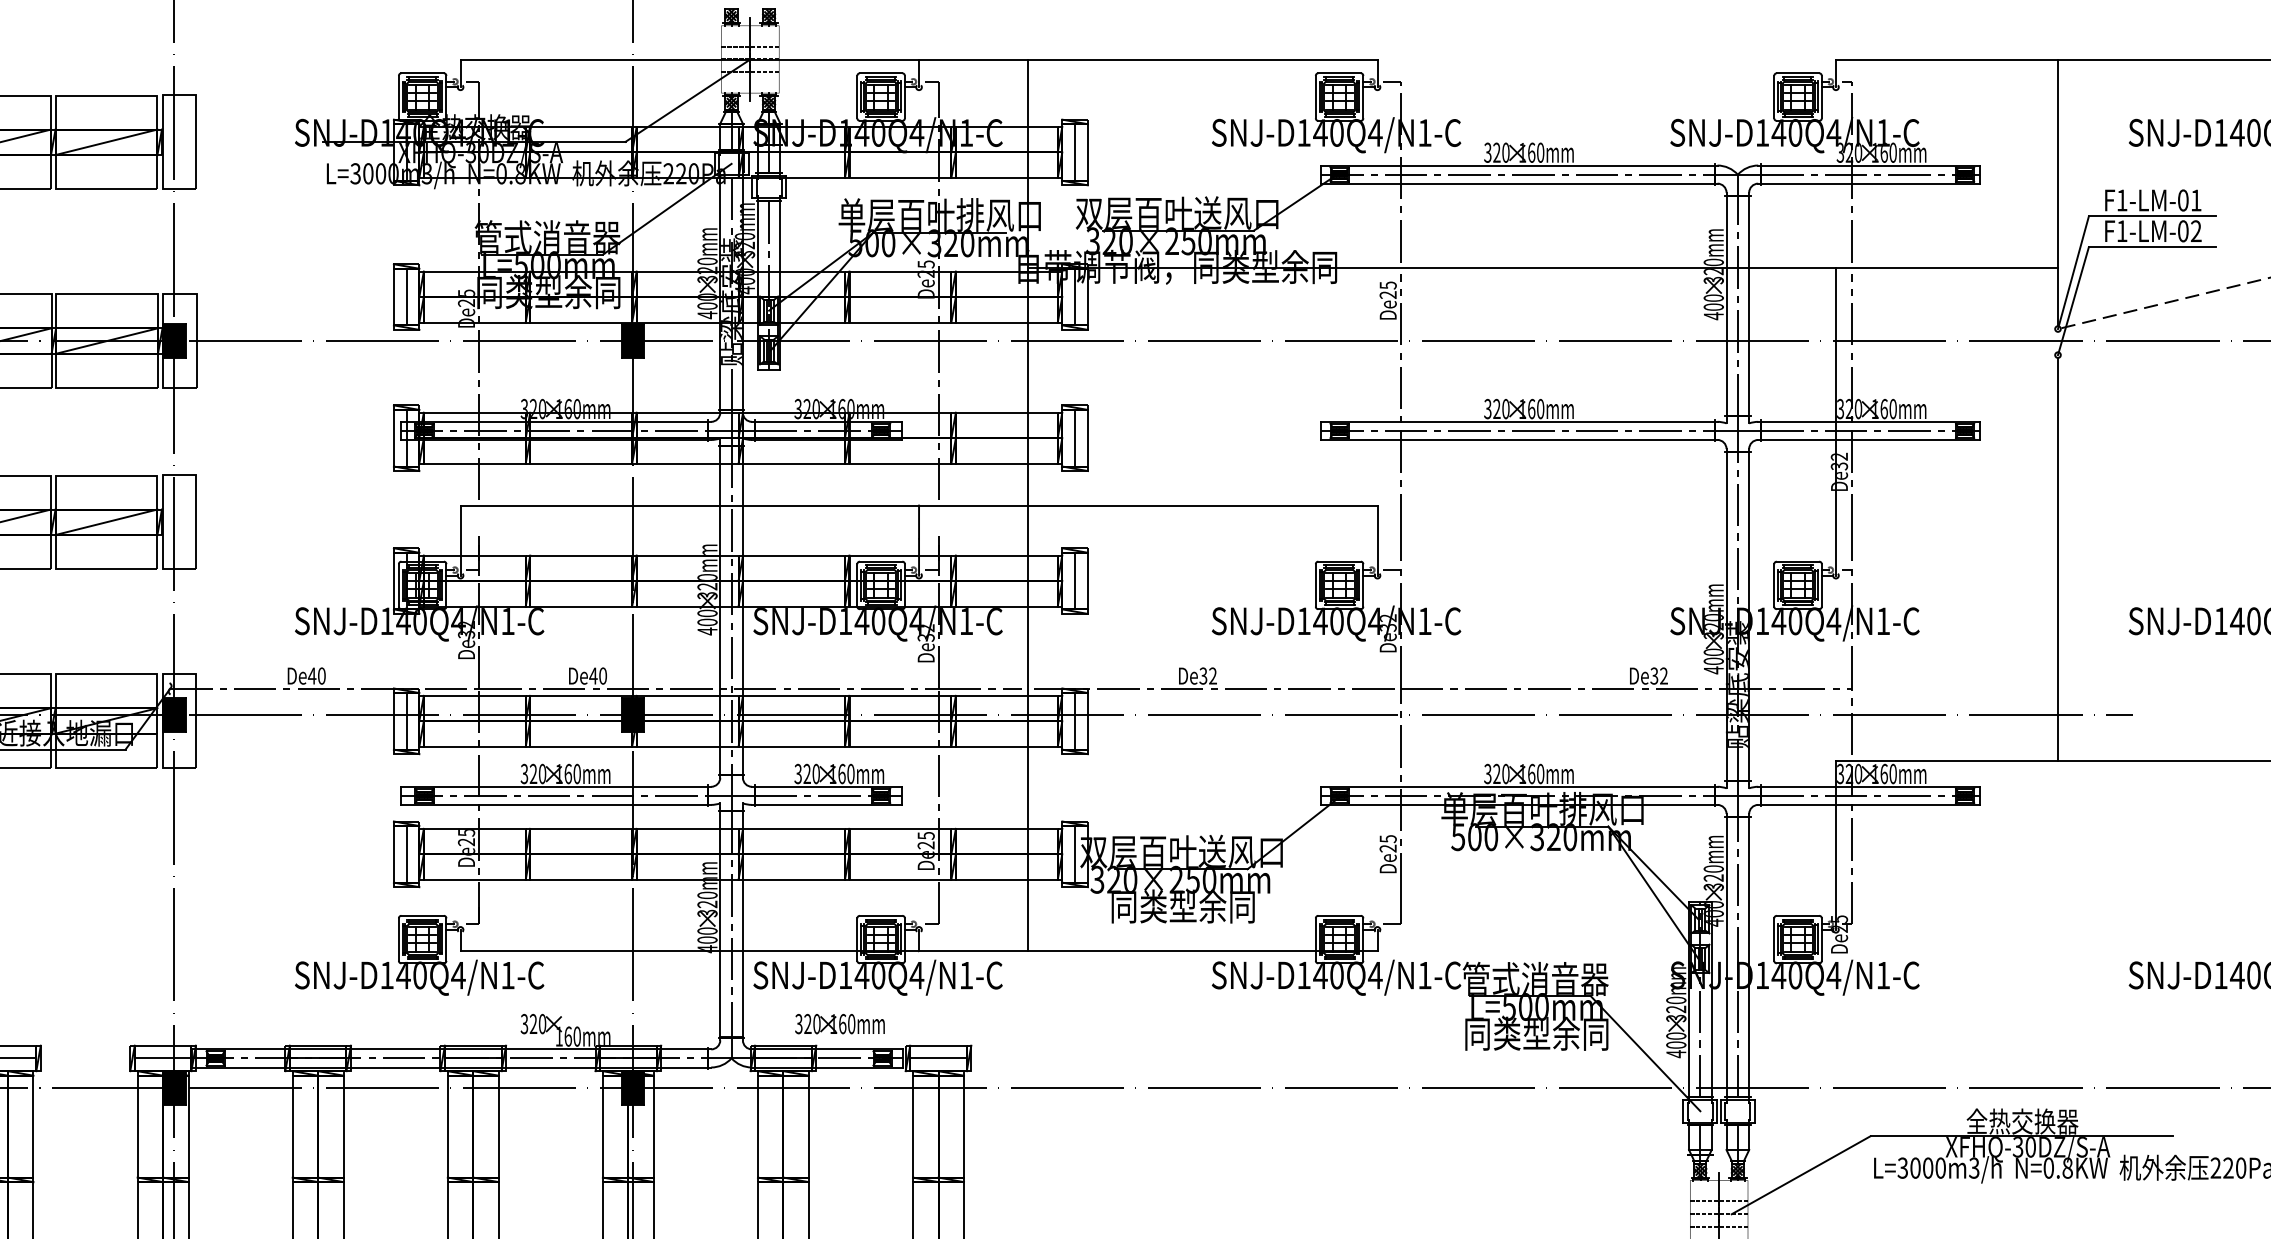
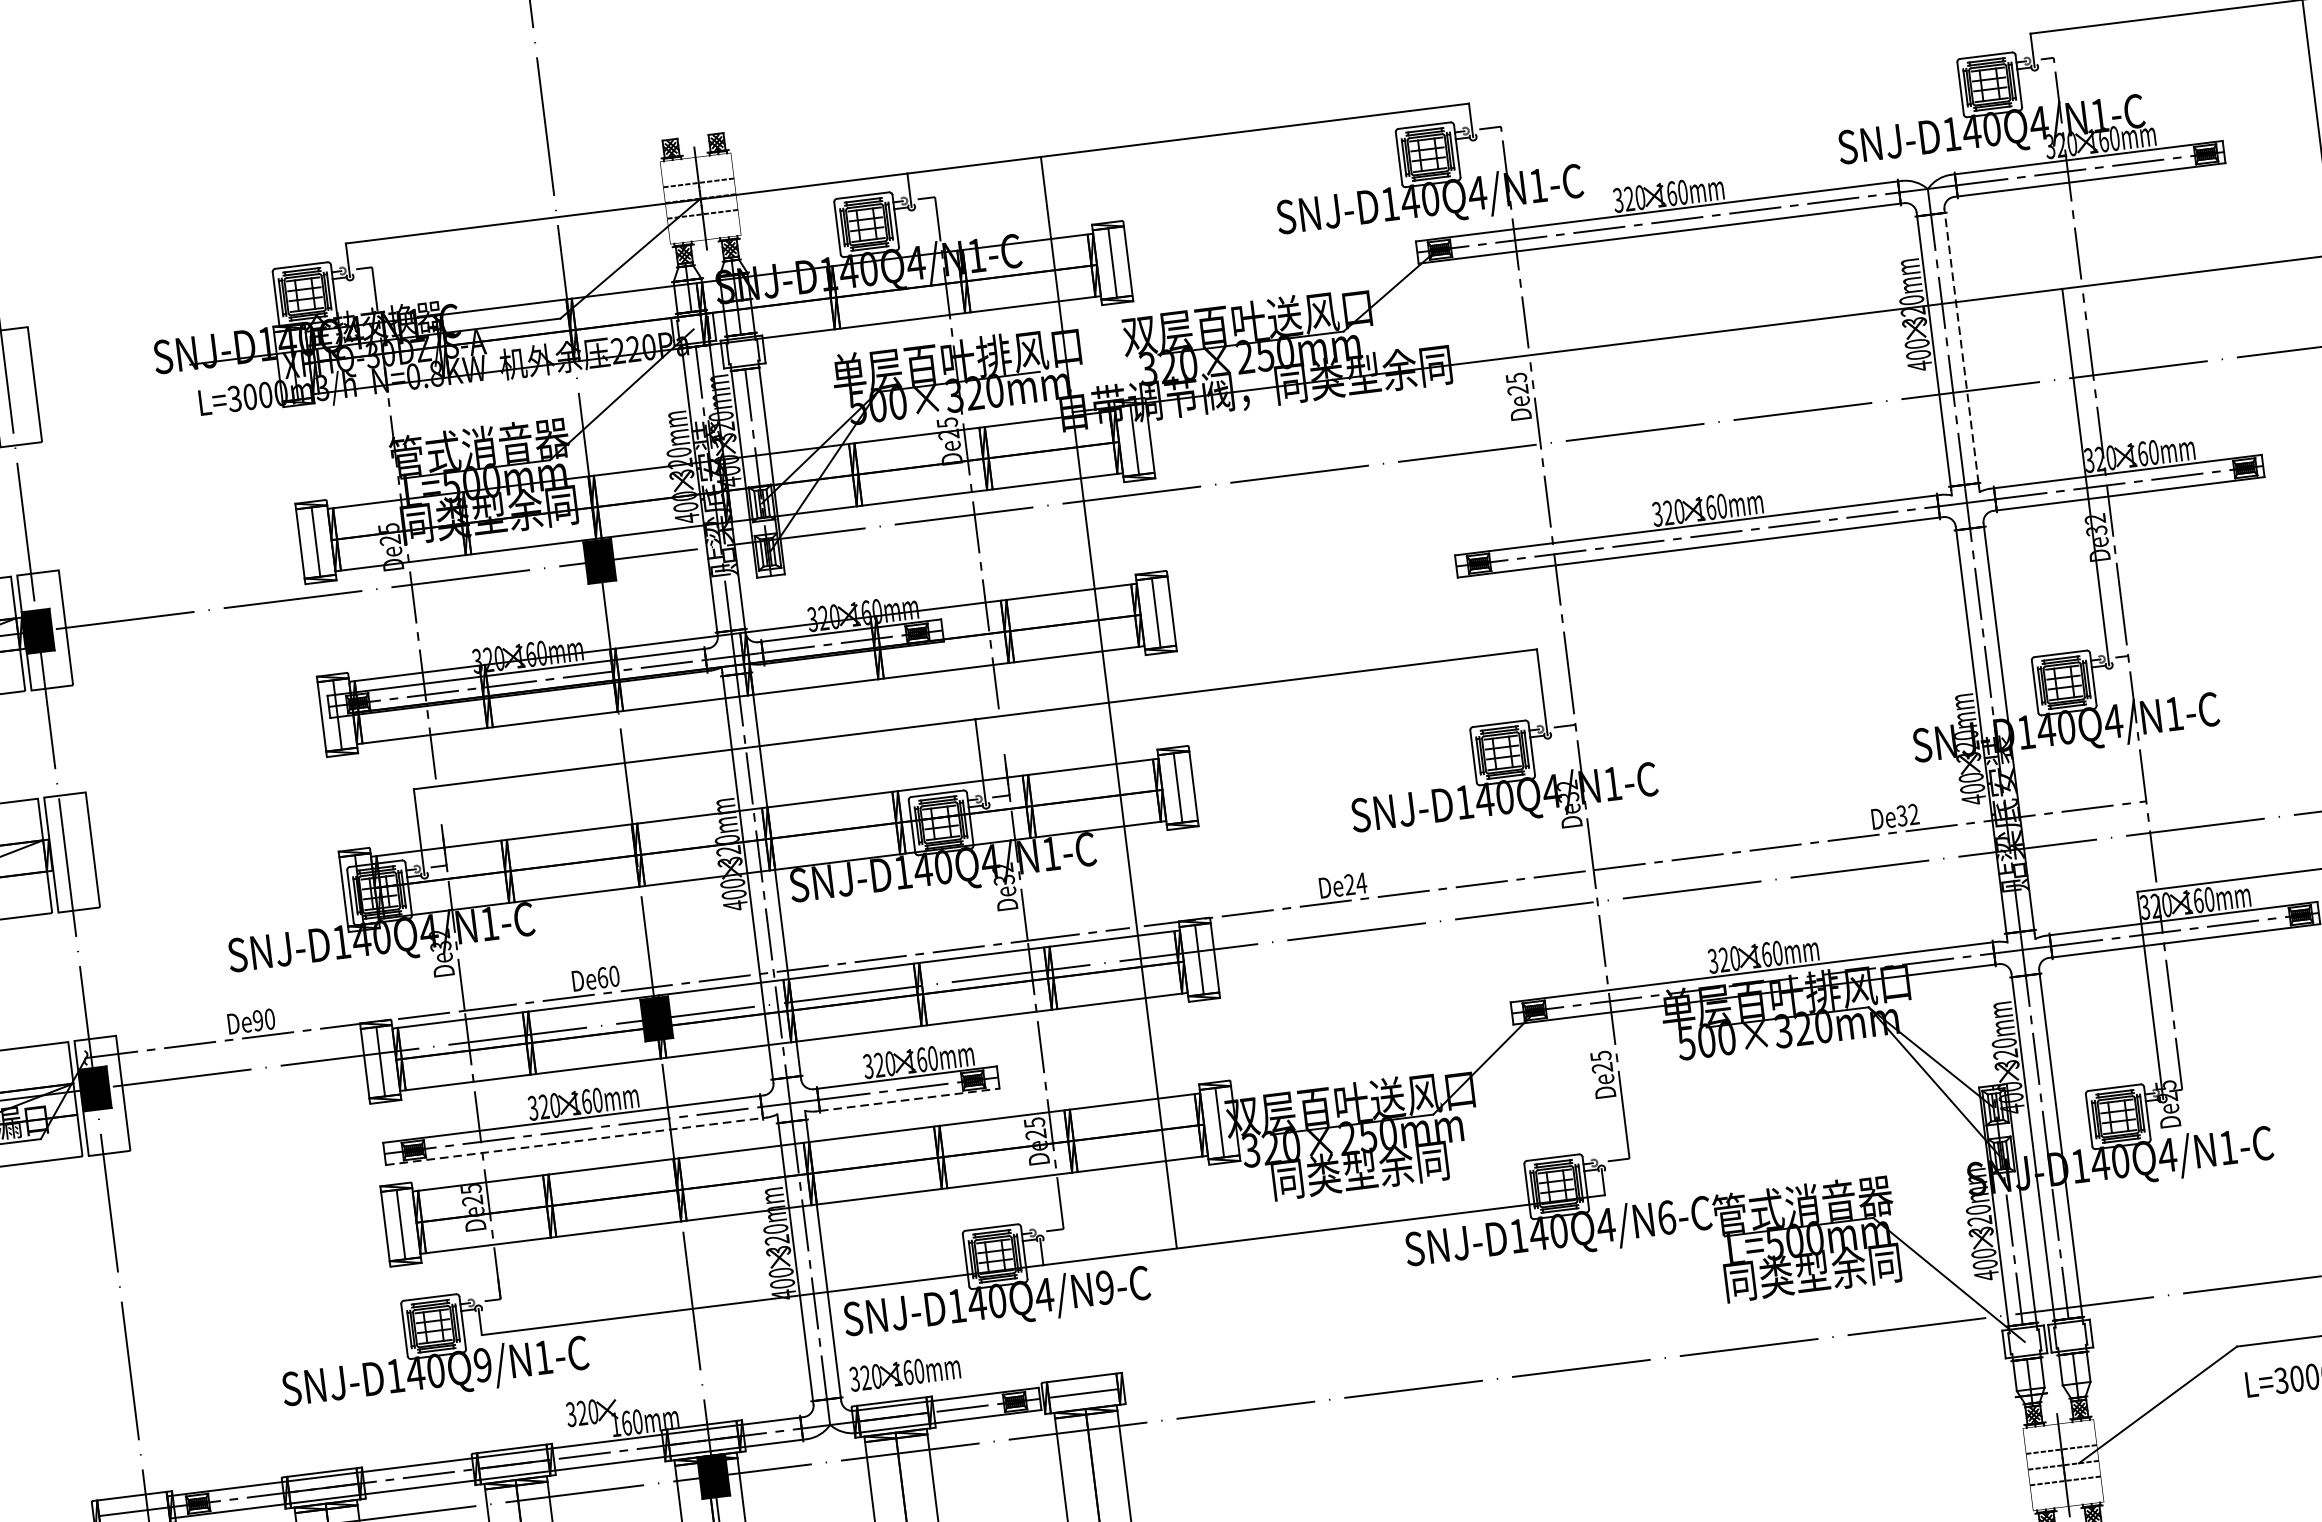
line: (1749, 305) -> (1962, 347), solid -> dashed
text: (311, 675) -> (257, 1020), De40 -> De90
text: (593, 675) -> (602, 977), De40 -> De60
text: (1208, 675) -> (1355, 883), De32 -> De24
line: (554, 804) -> (574, 1141), solid -> dashed
line: (828, 804) -> (910, 1099), solid -> dashed
text: (458, 975) -> (483, 1365), SNJ-D140Q4/N1-C -> SNJ-D140Q9/N1-C
text: (966, 975) -> (1105, 1287), SNJ-D140Q4/N1-C -> SNJ-D140Q4/N9-C
text: (1424, 975) -> (1666, 1217), SNJ-D140Q4/N1-C -> SNJ-D140Q4/N6-C
text: (839, 1024) -> (904, 1373), moved

